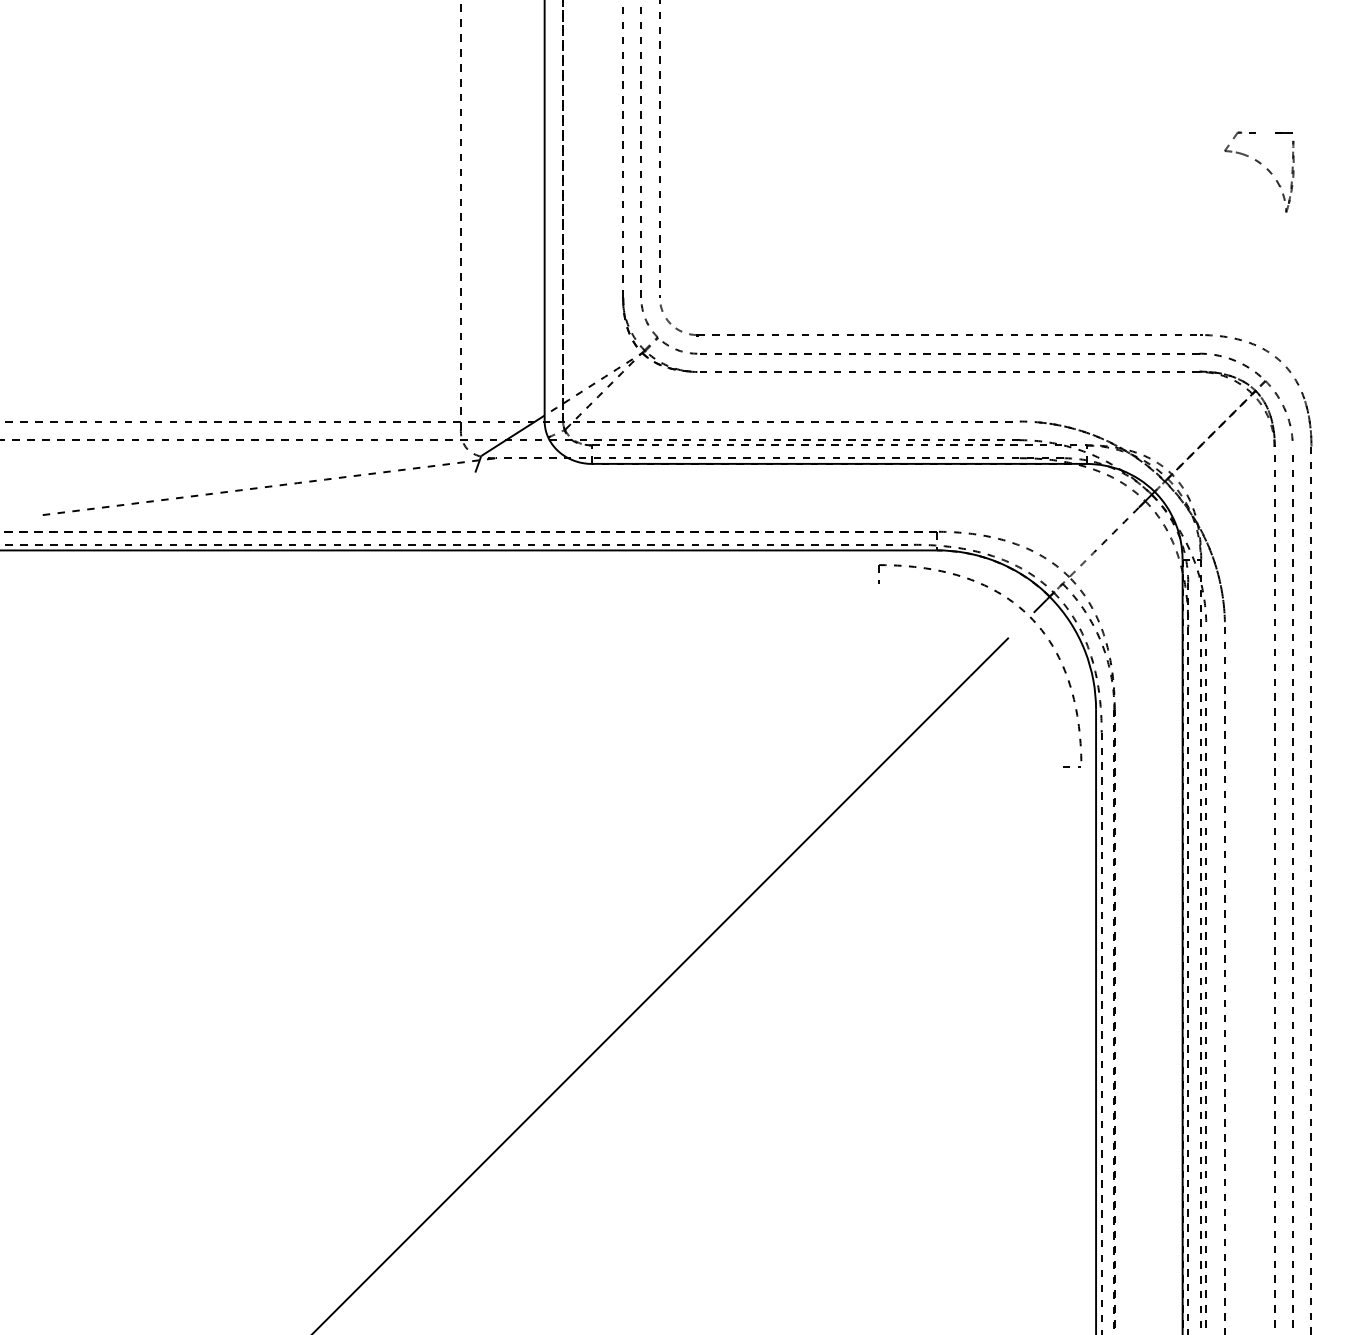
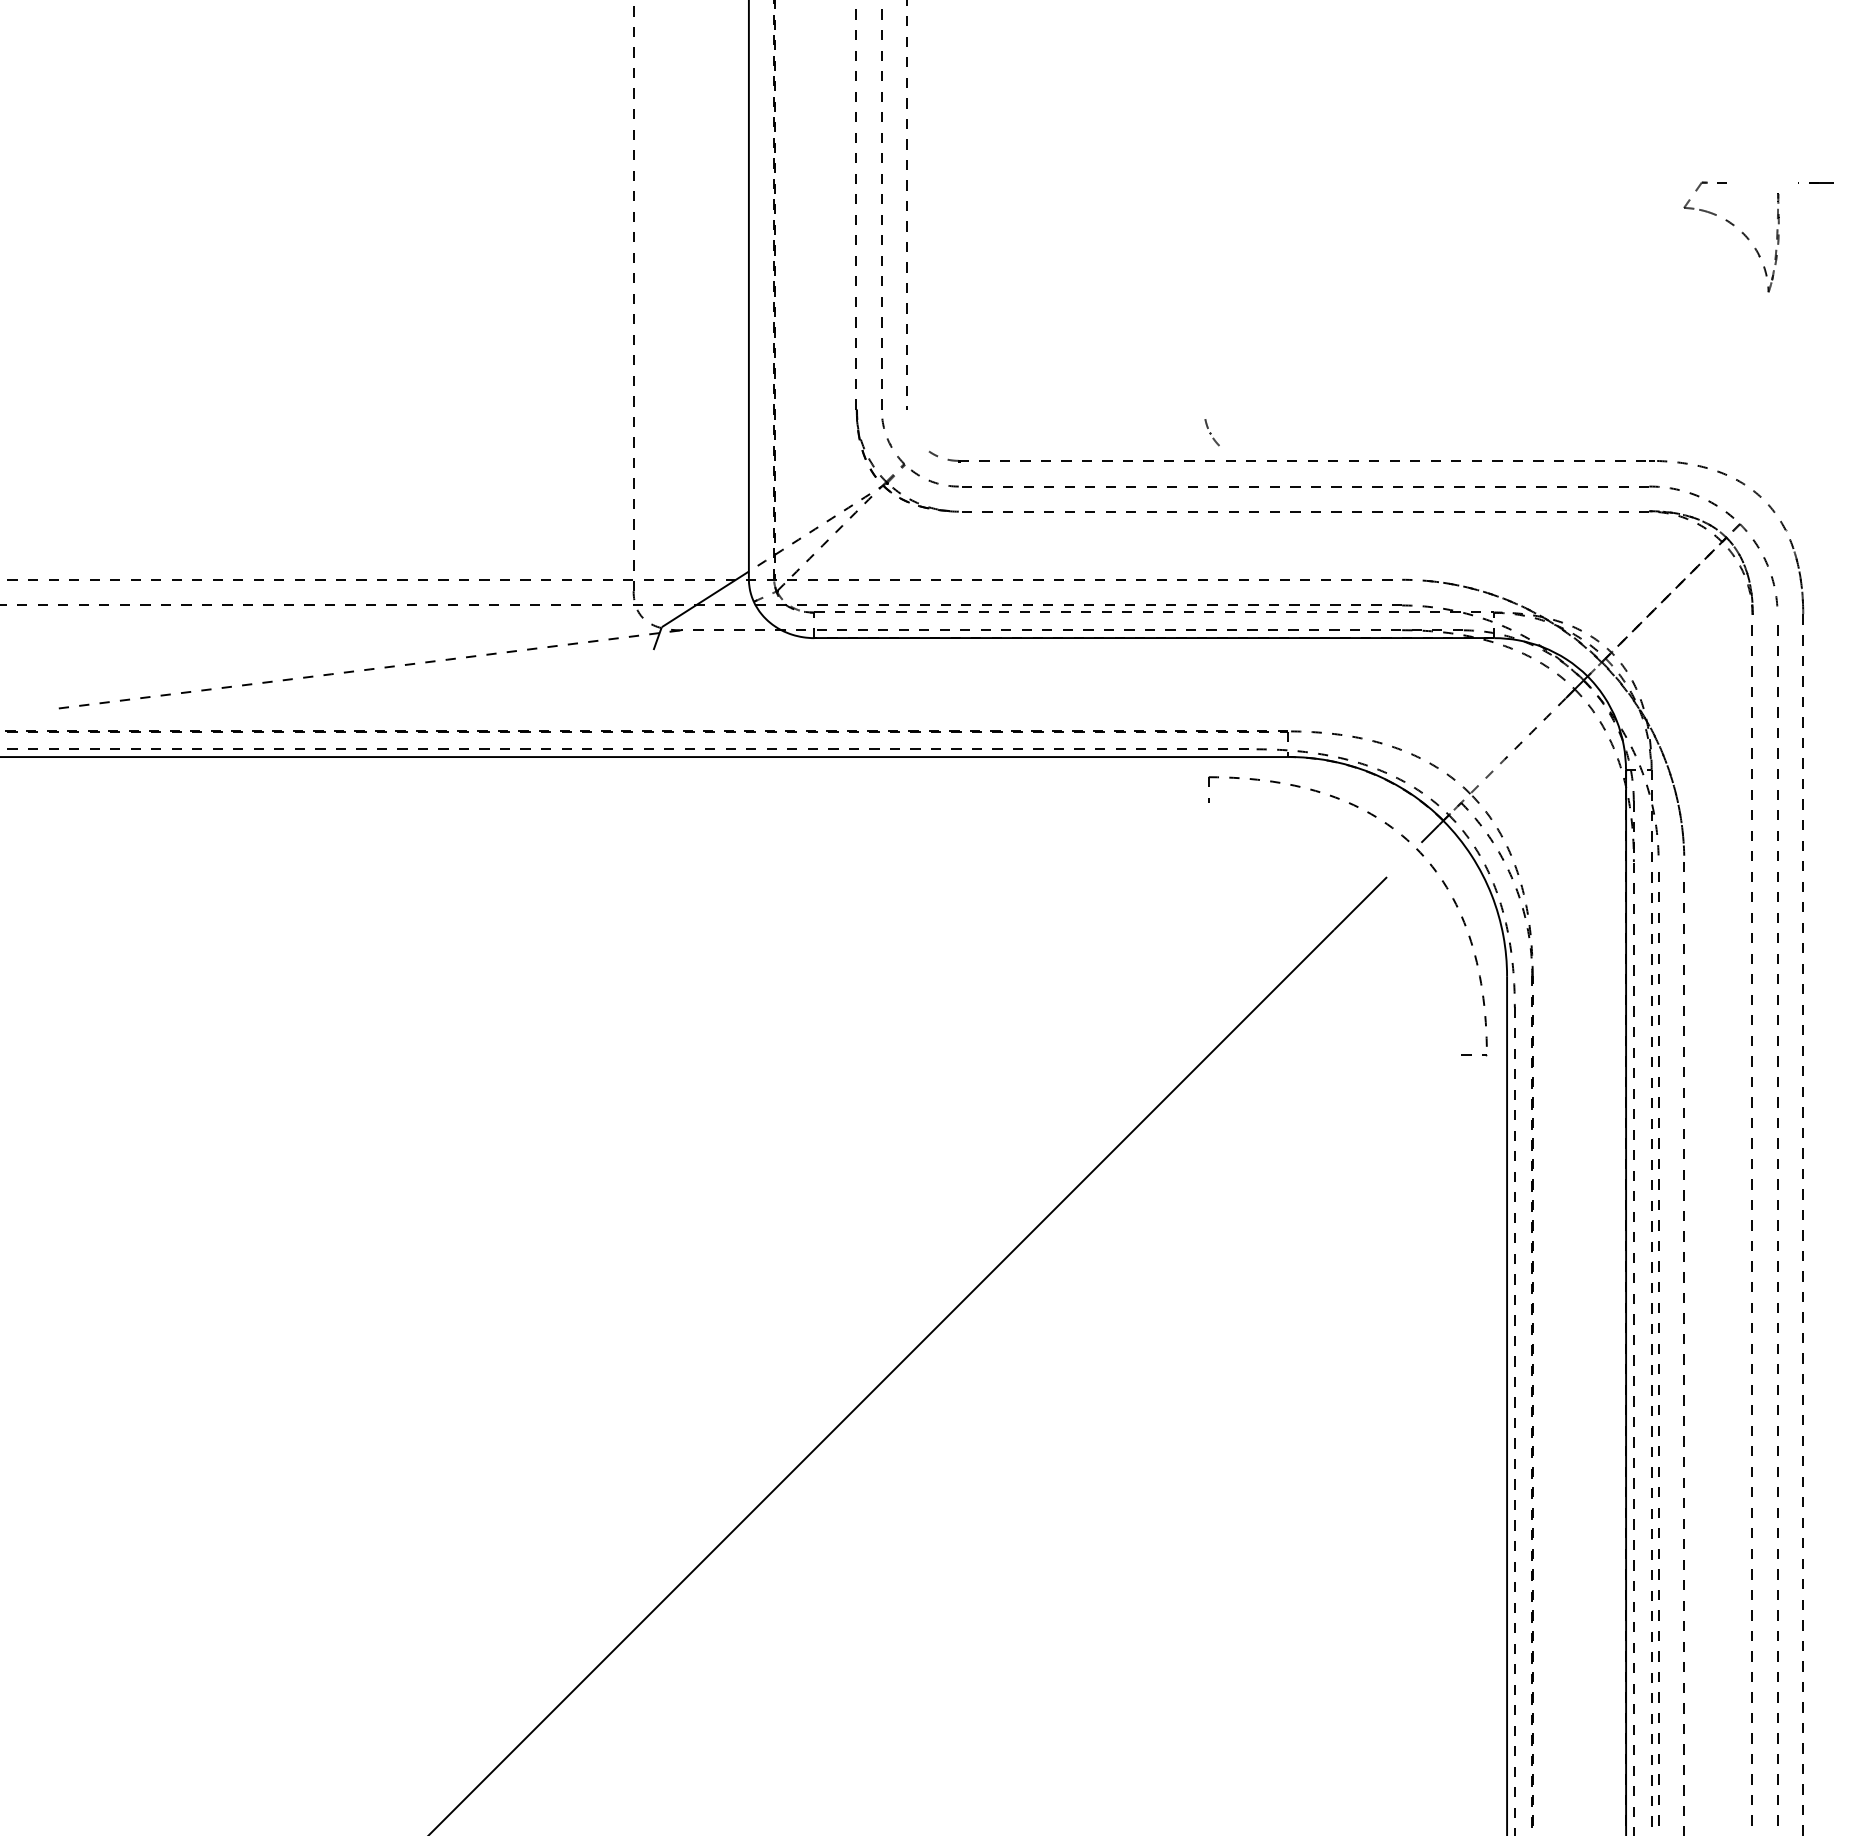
line: (1279, 132) -> (1815, 182), moved
part: (665, 314) -> (1211, 432), moved

